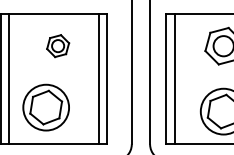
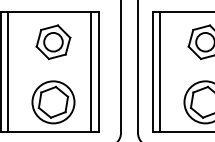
part: (57, 45) -> (52, 41), size x1.67
part: (45, 107) -> (52, 102), moved

